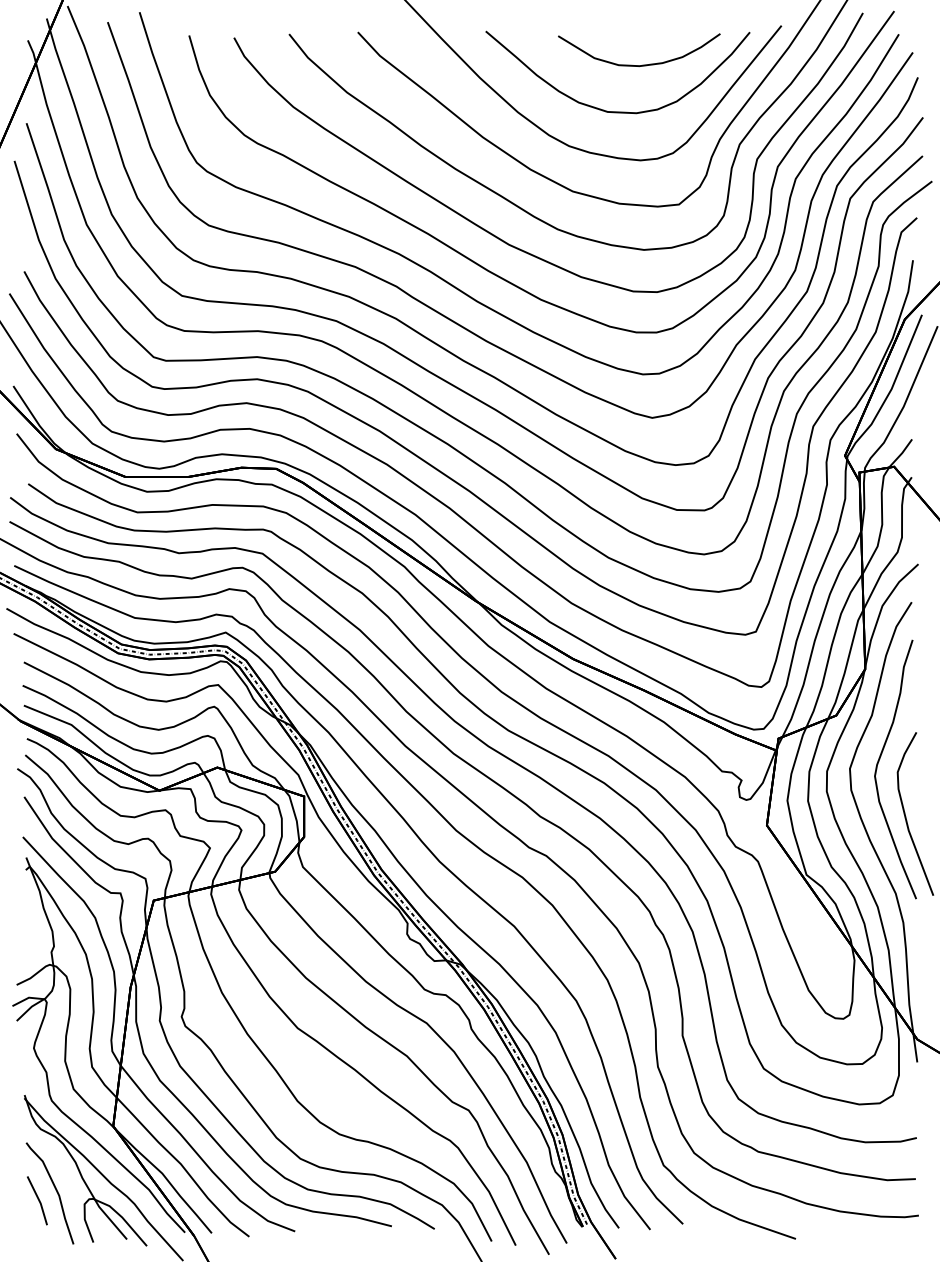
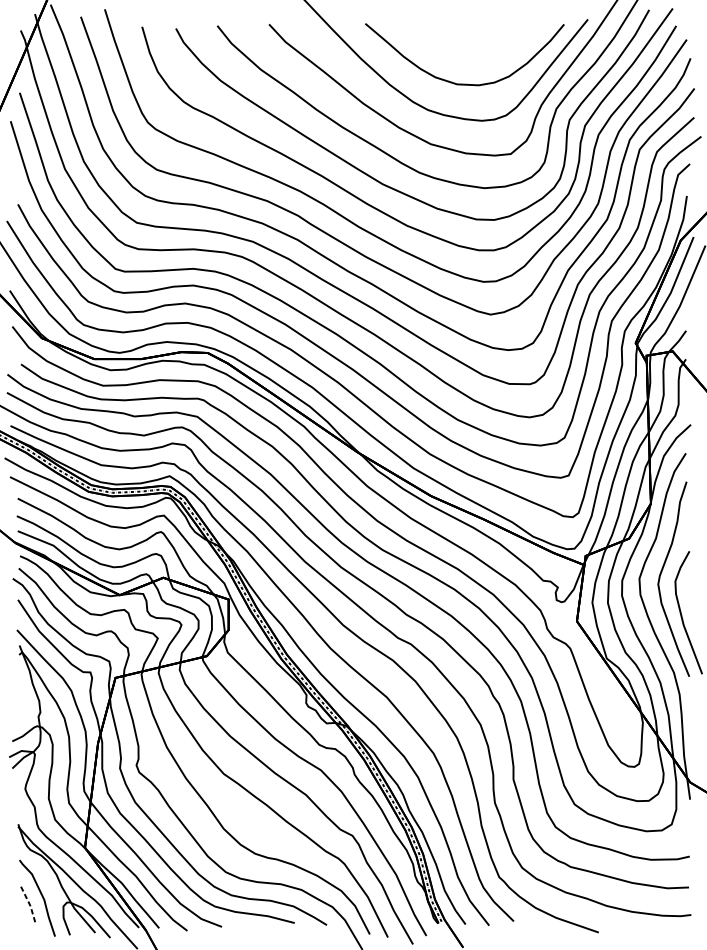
curve: (642, 64) -> (483, 48), removed
line: (39, 1200) -> (29, 903), solid -> dashed

